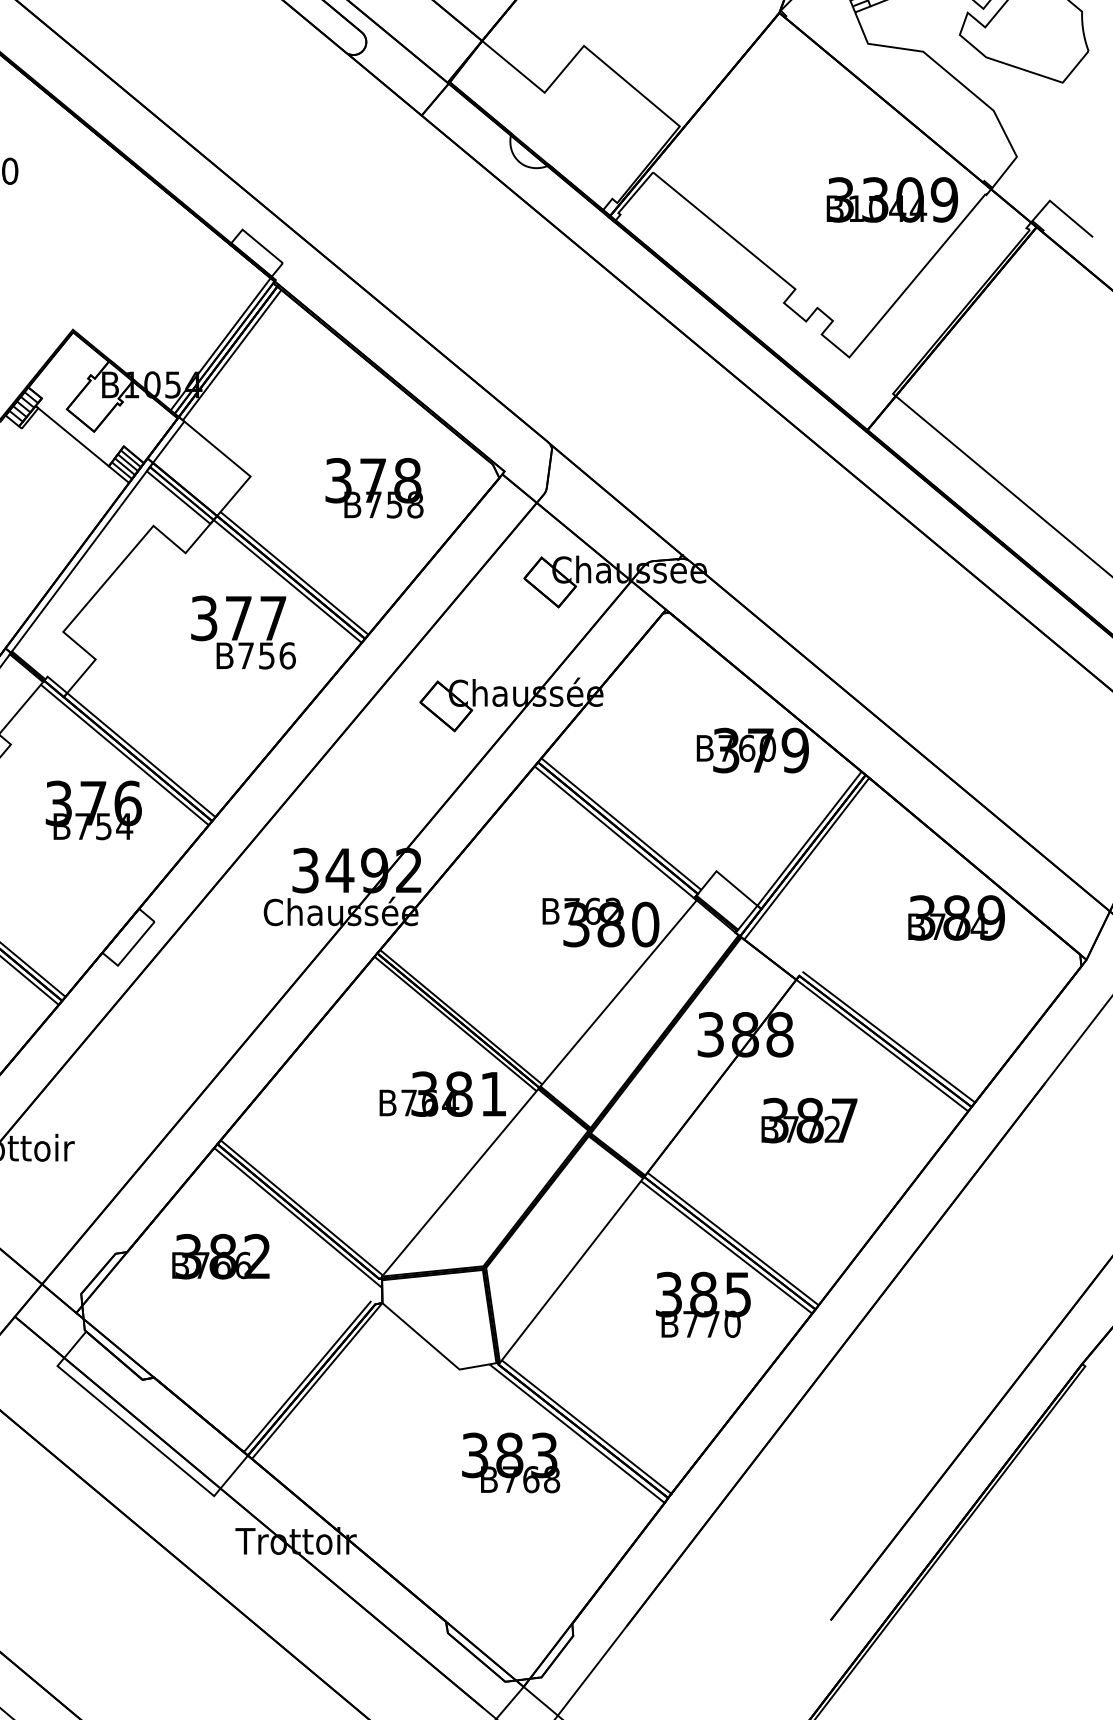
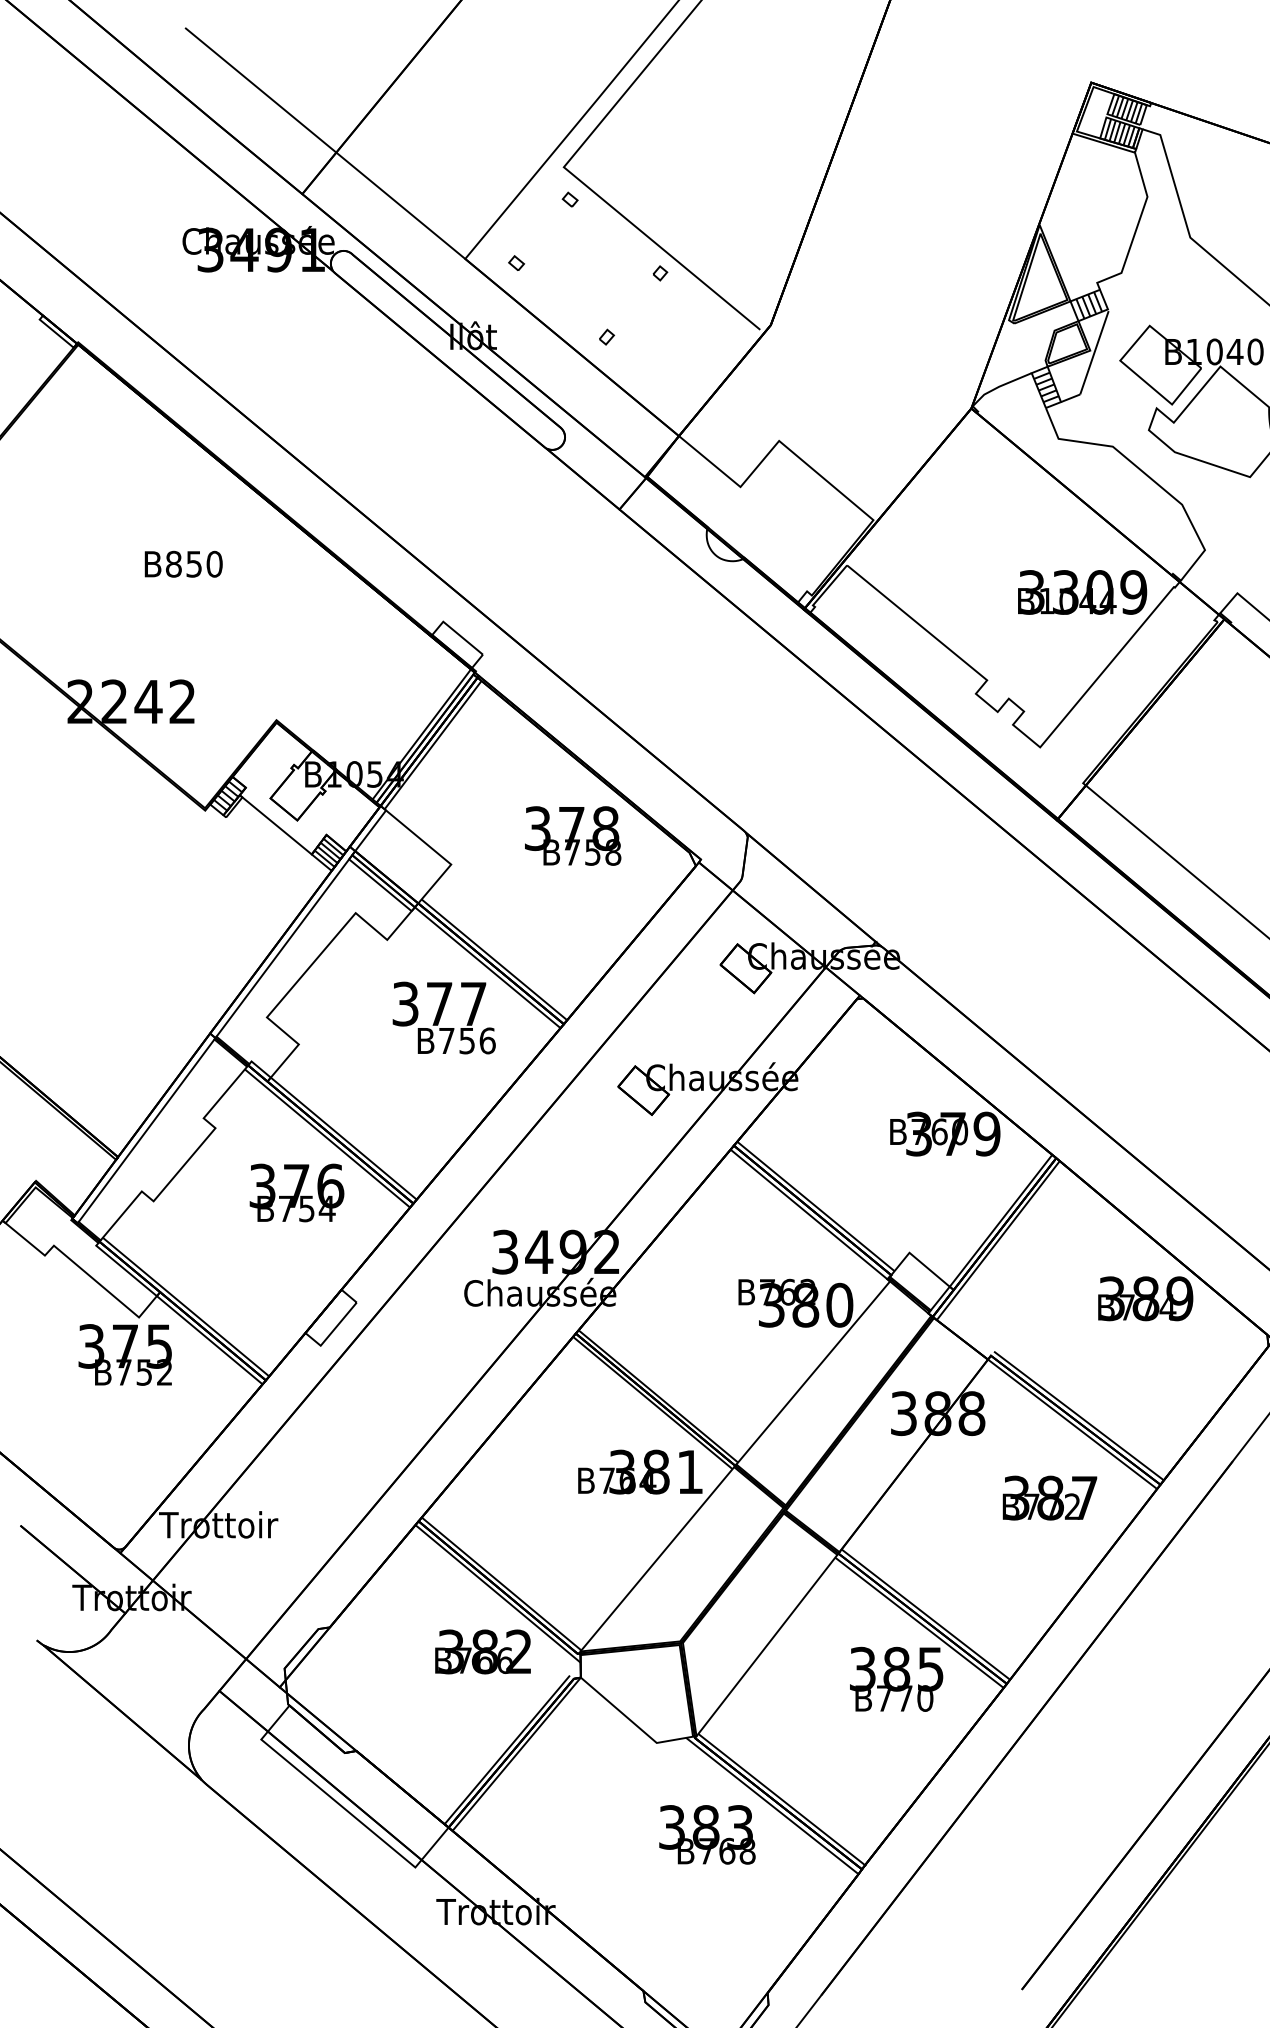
text: (374, 487) -> (573, 835), moved
text: (809, 1119) -> (1049, 1497), moved
text: (220, 1256) -> (482, 1651), moved

